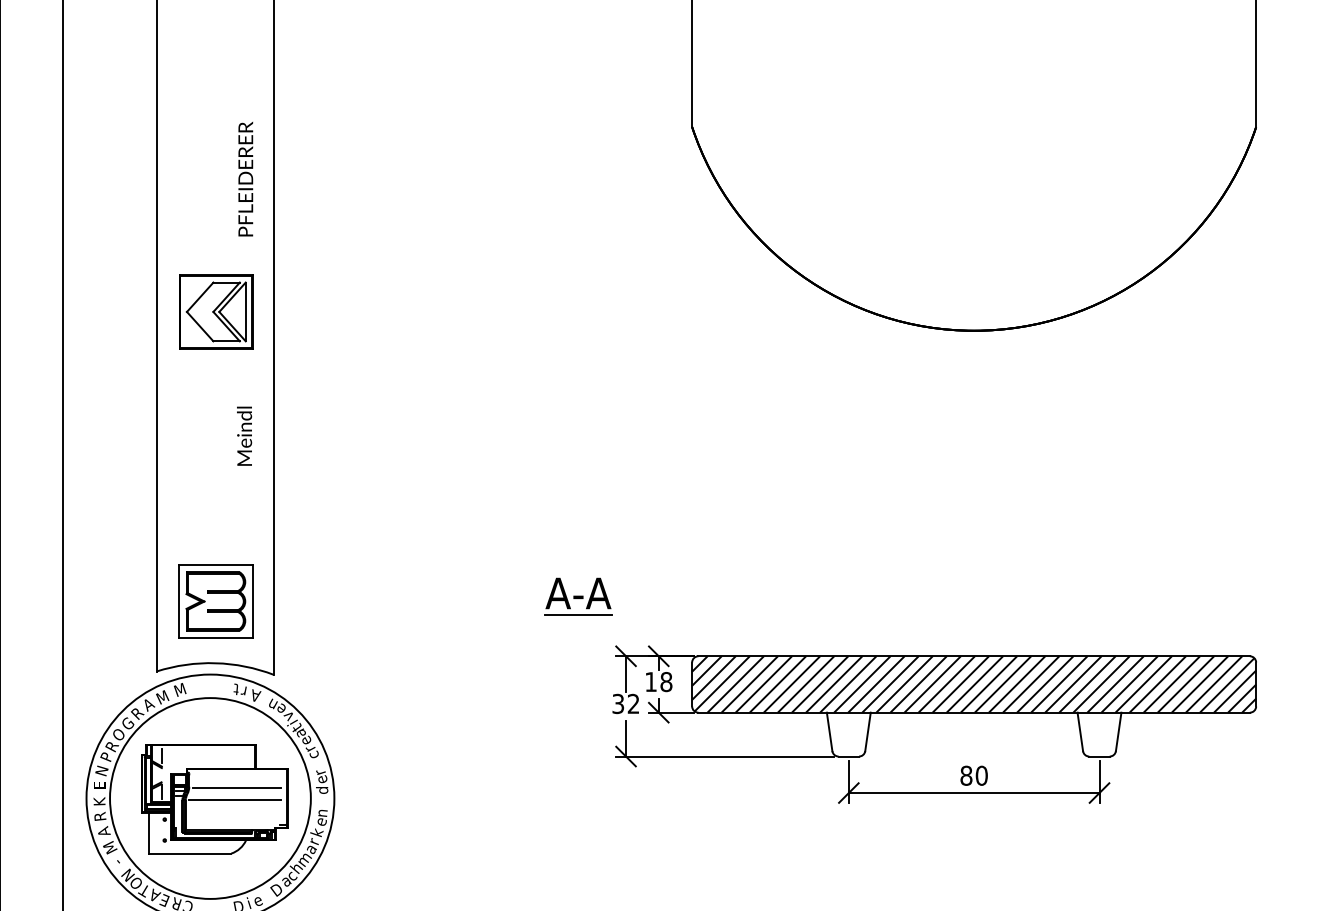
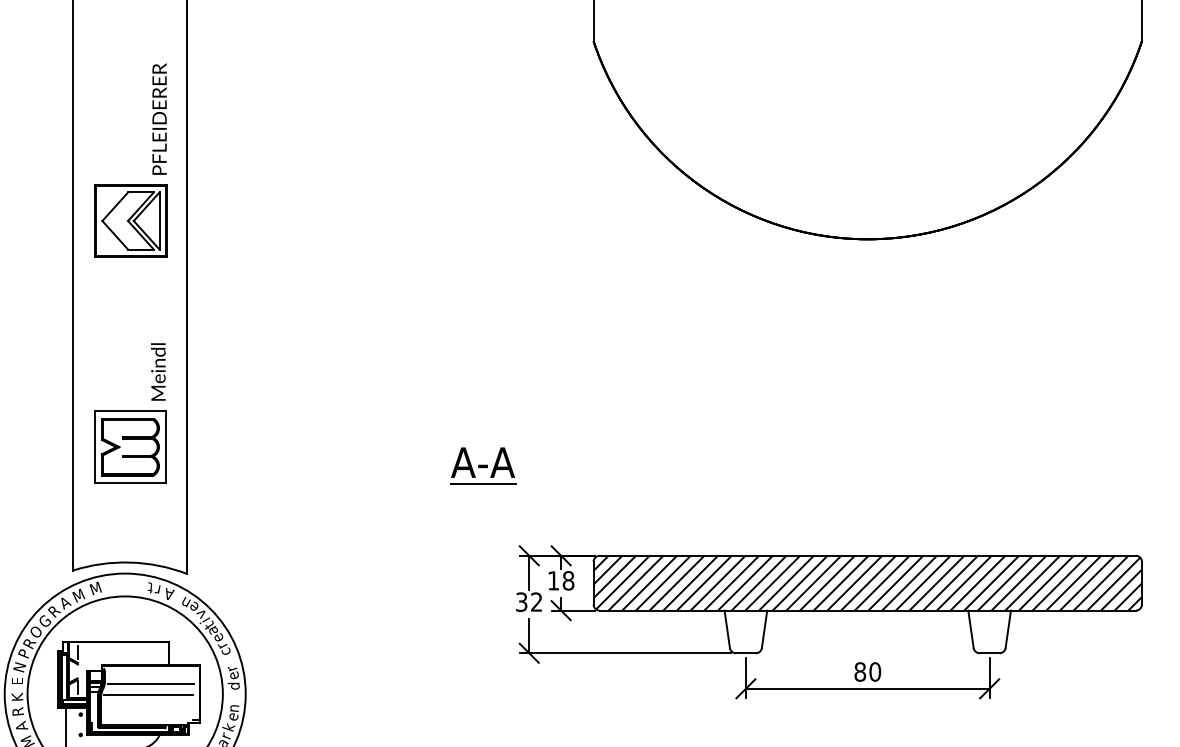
text: (245, 179) -> (159, 119), moved
text: (244, 435) -> (158, 371), moved
part: (578, 596) -> (483, 465), moved
part: (215, 601) -> (130, 447), moved

